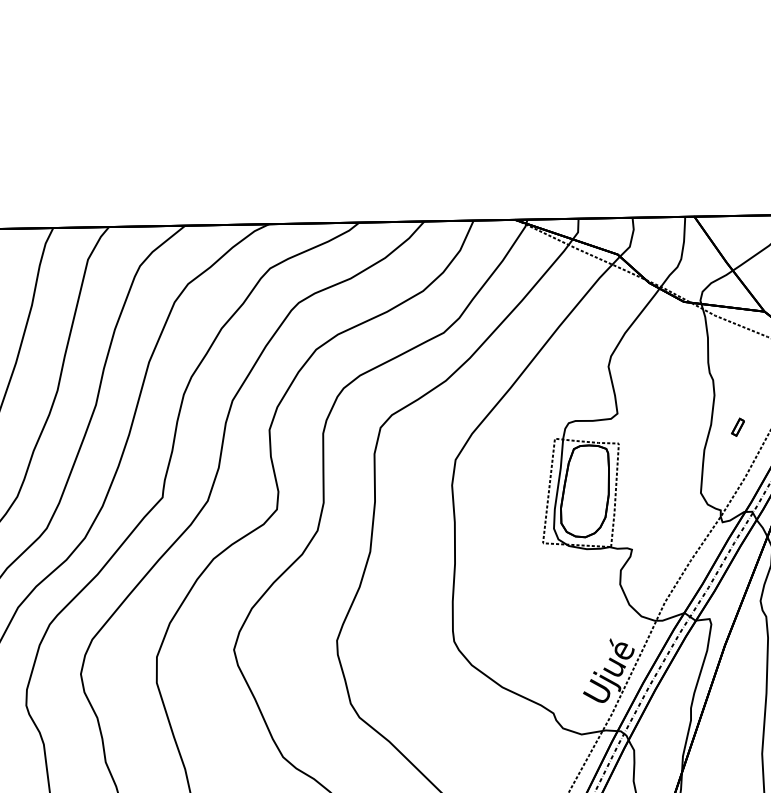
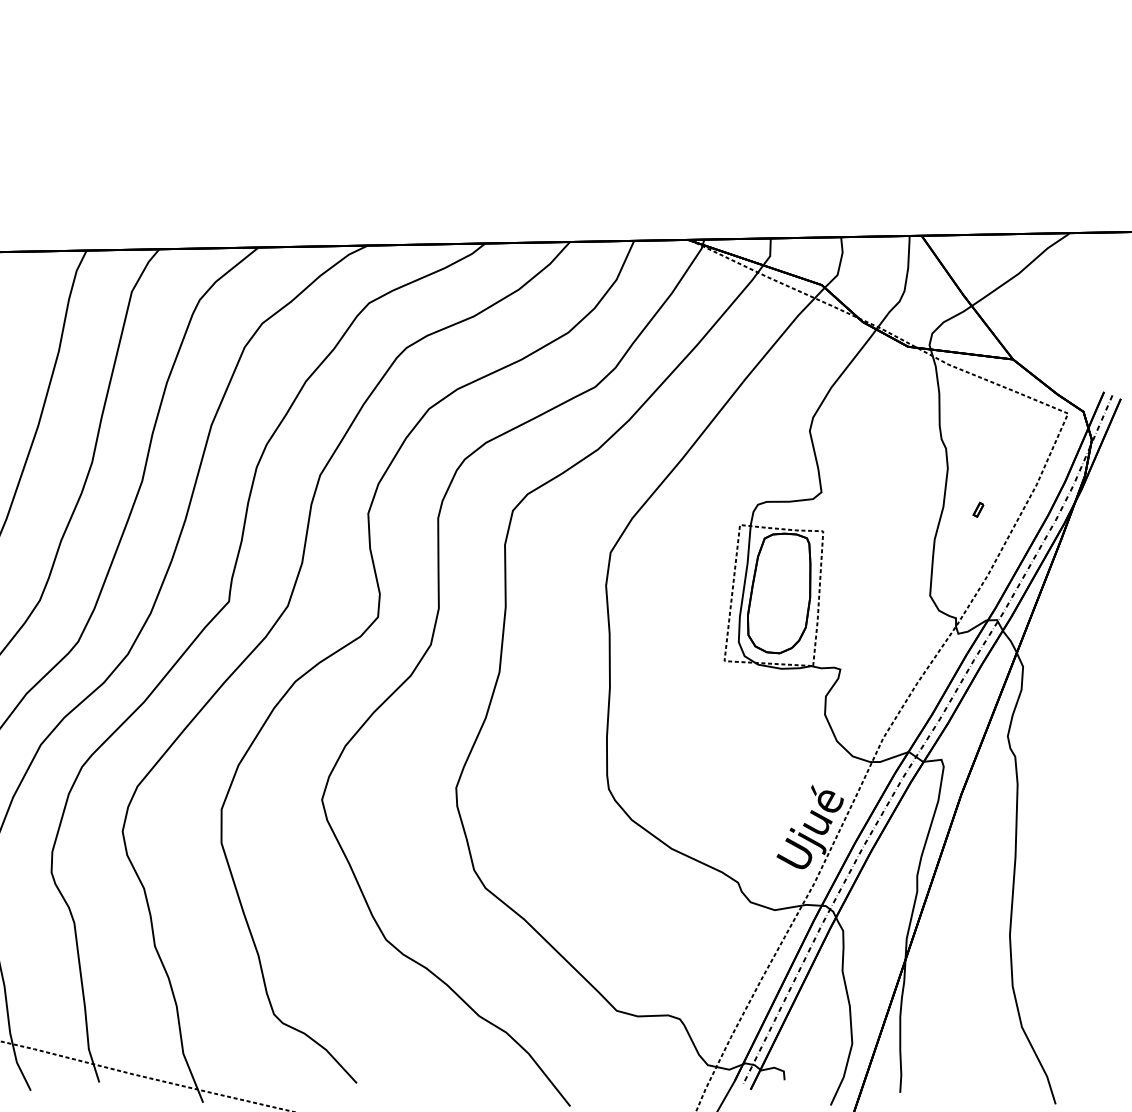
part: (738, 426) -> (978, 509), size x0.62

